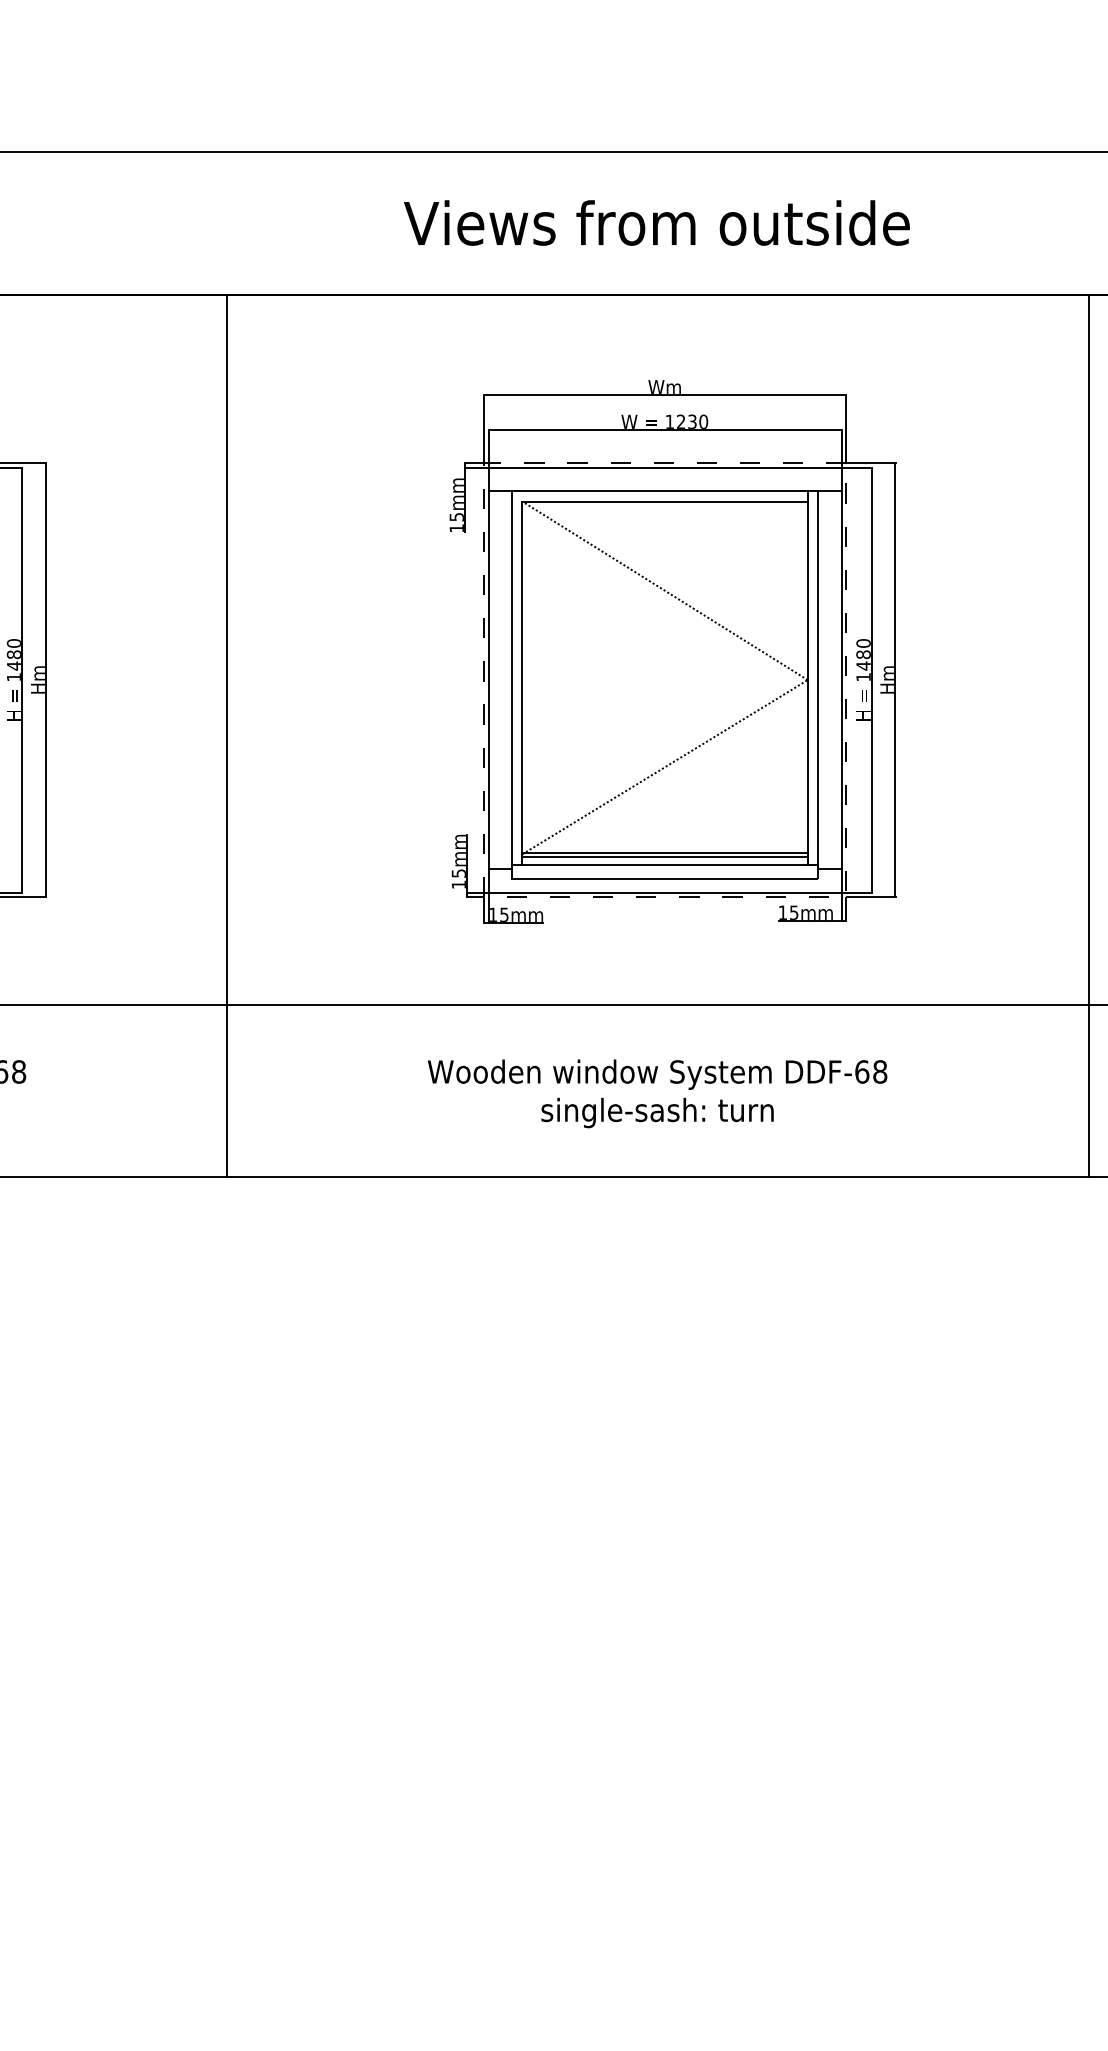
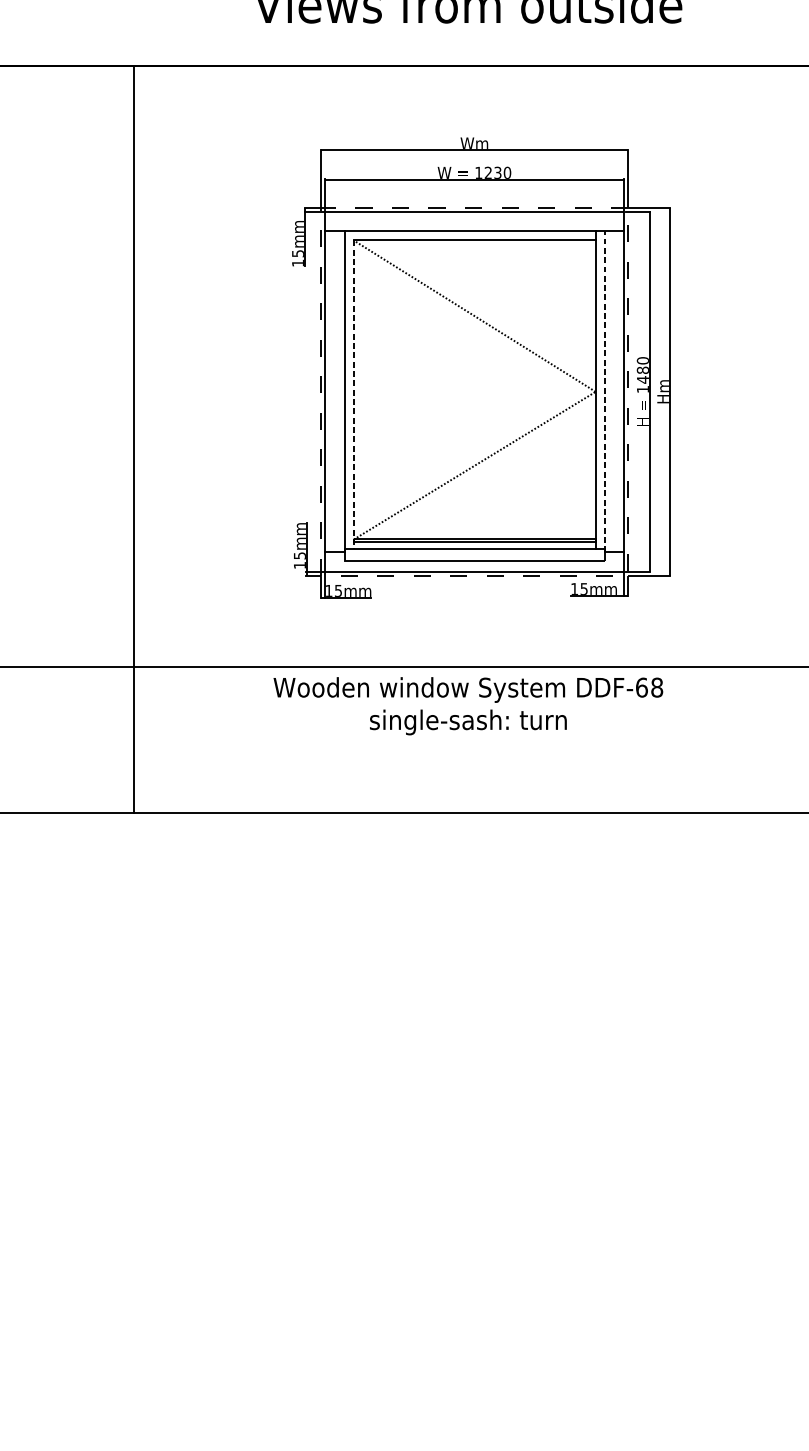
line: (818, 679) -> (604, 391), solid -> dashed
line: (522, 683) -> (353, 394), solid -> dashed
line: (227, 736) -> (134, 439), moved
text: (657, 1093) -> (468, 705), moved

